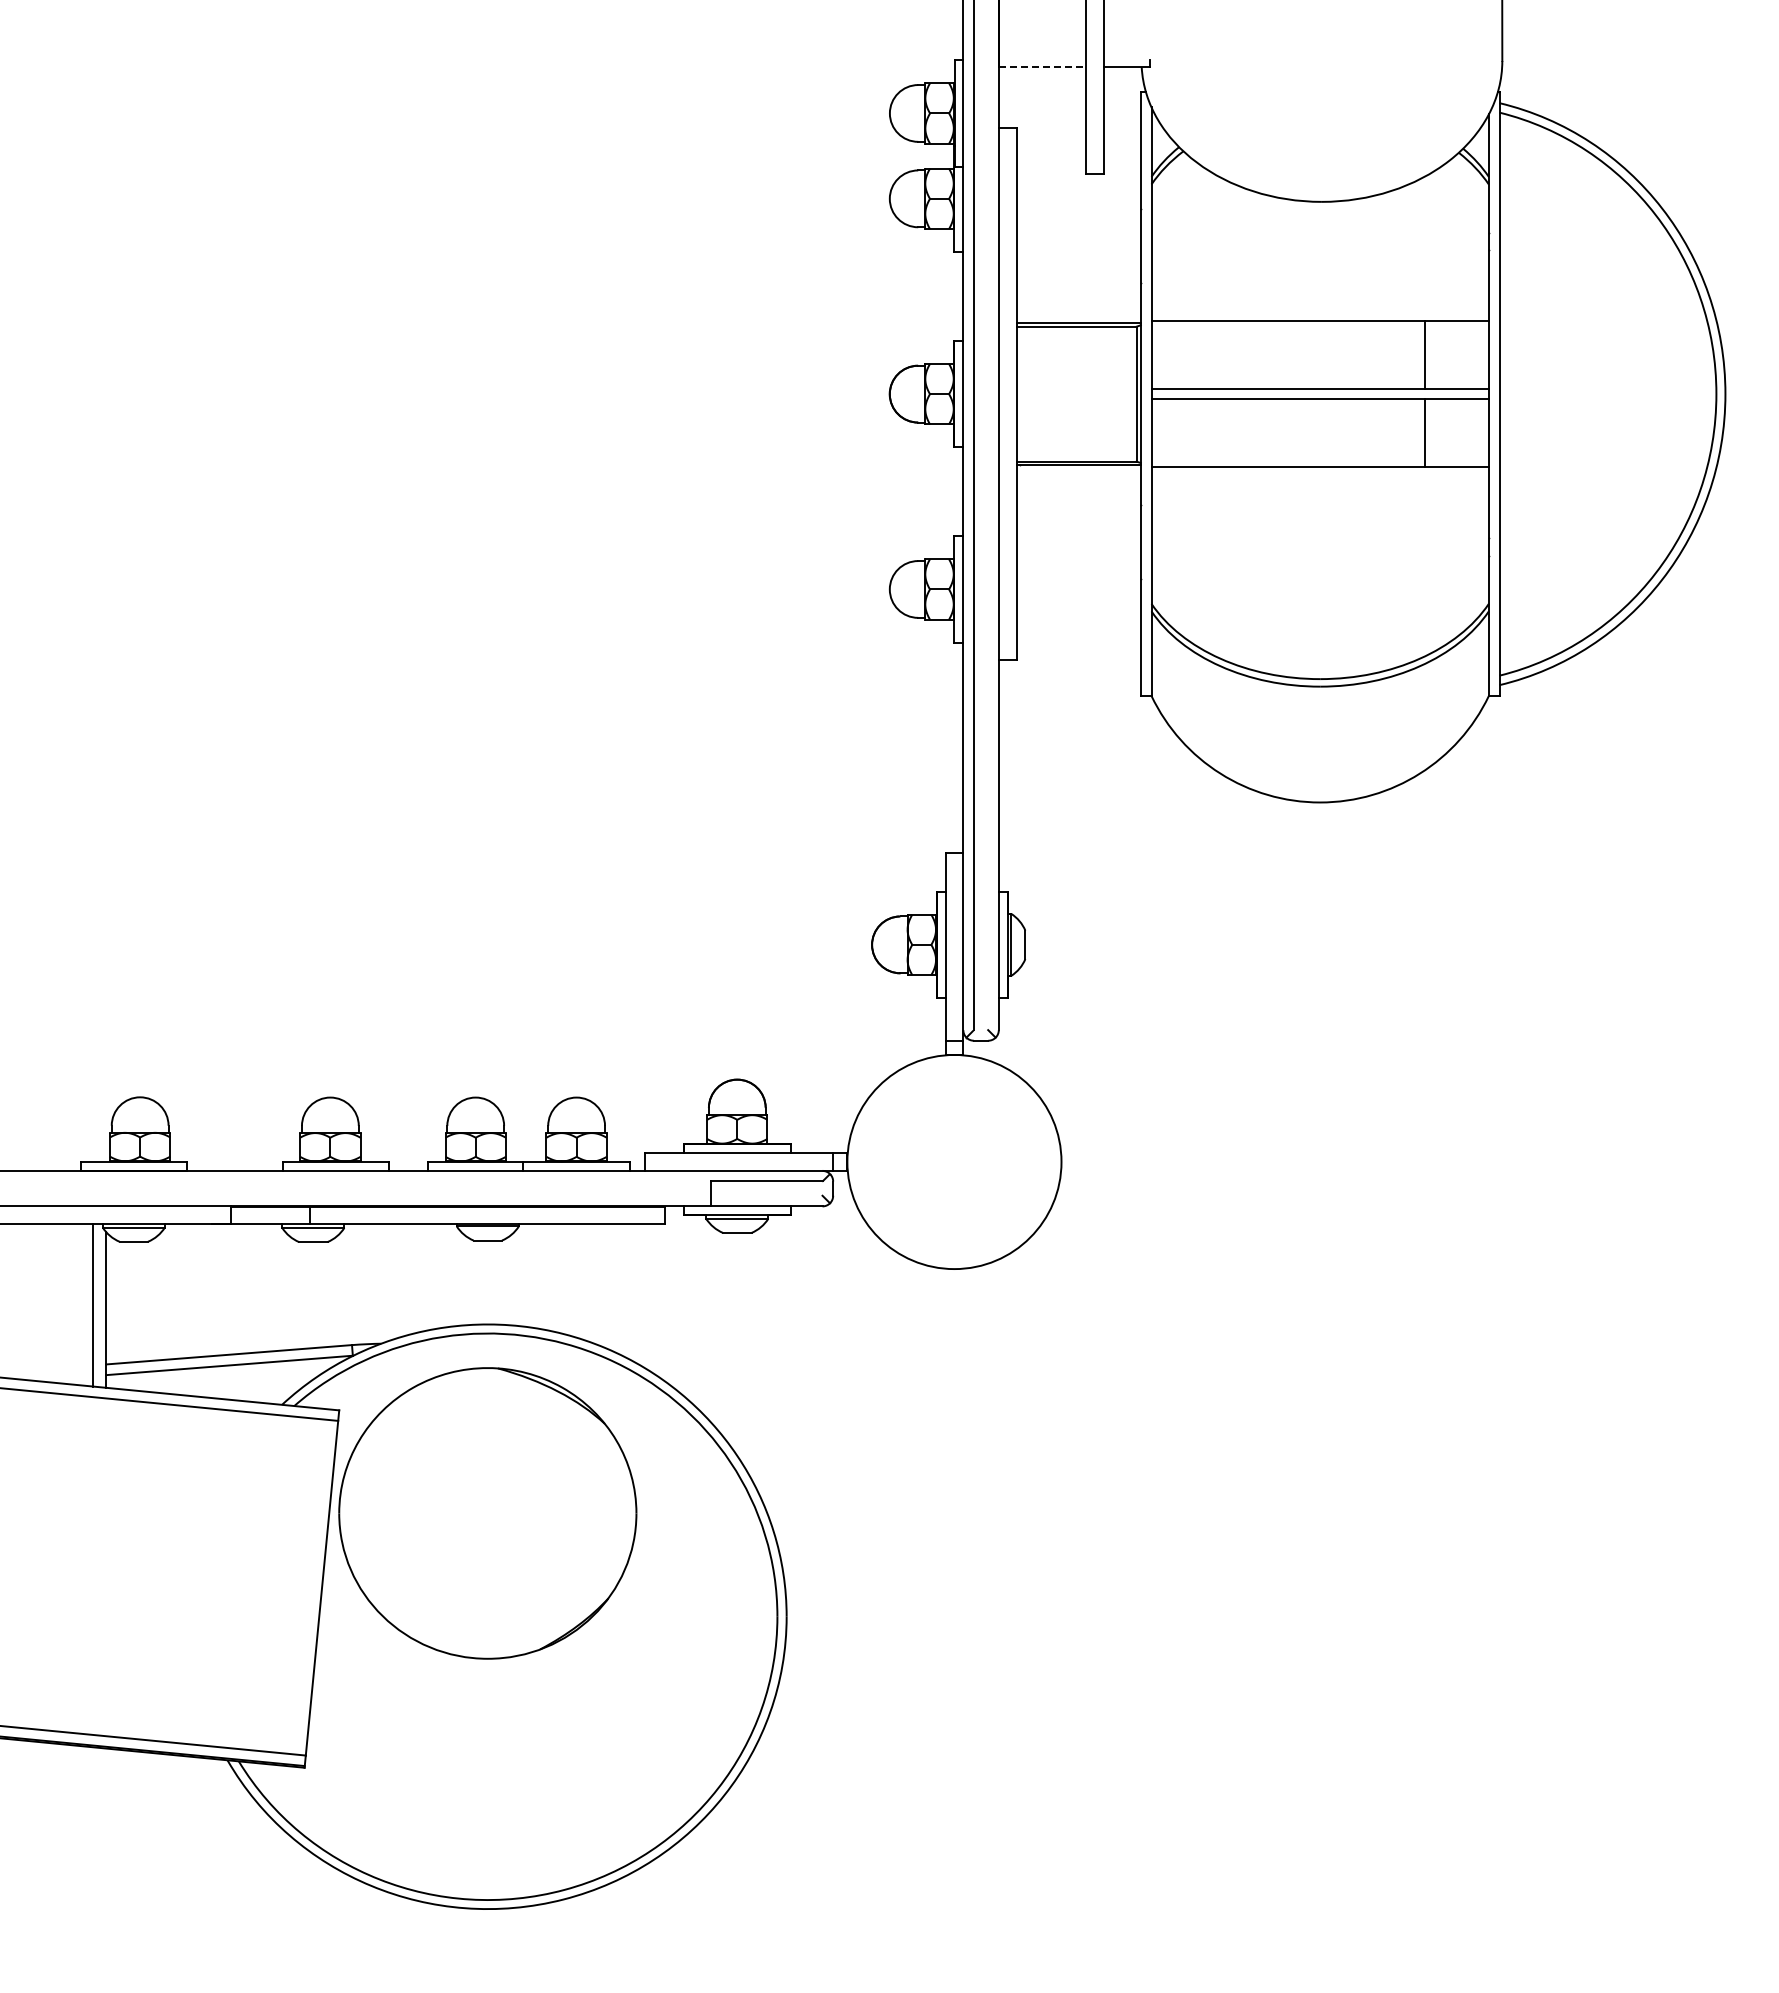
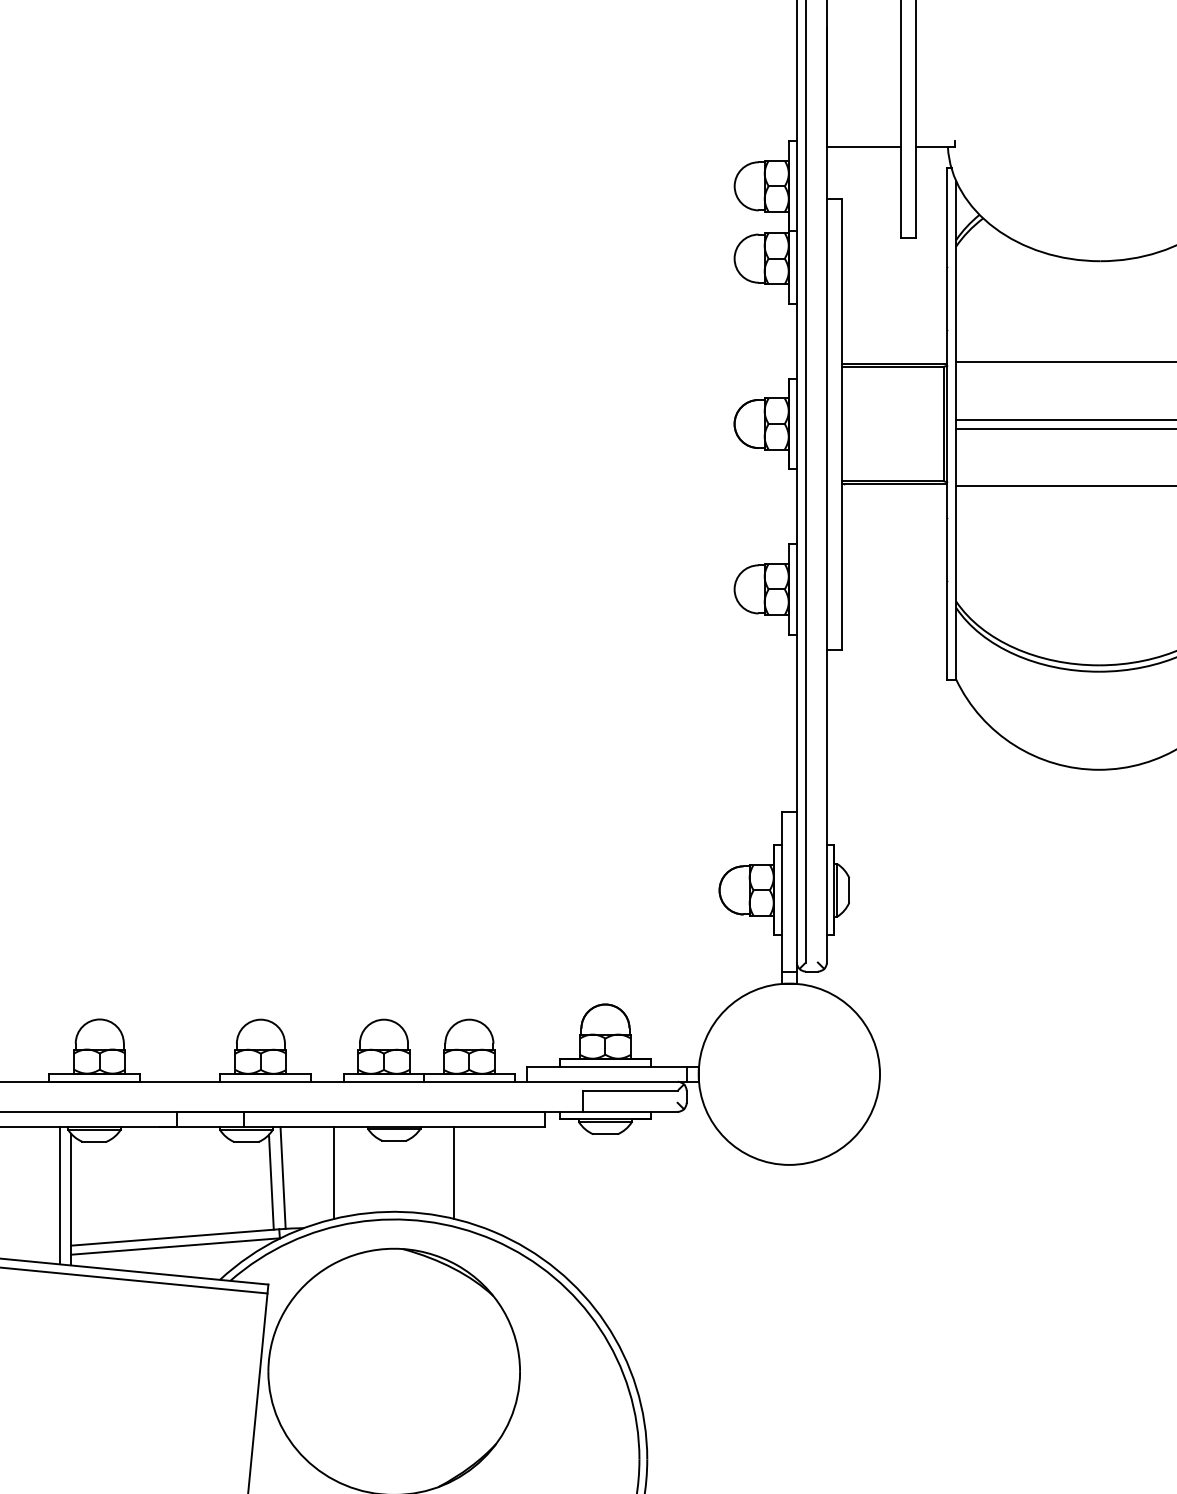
line: (1042, 67) -> (863, 147), dashed -> solid
line: (416, 1278) -> (333, 1172), added
line: (558, 1278) -> (454, 1172), added
line: (356, 1284) -> (283, 1177), added
line: (342, 1289) -> (271, 1182), added

